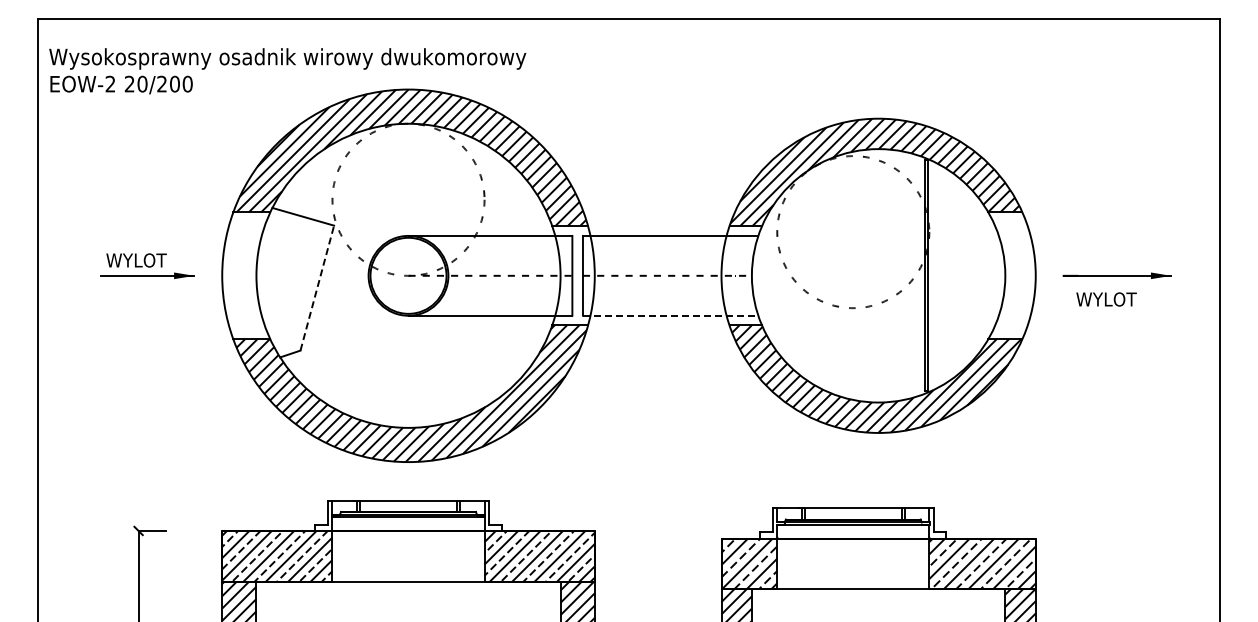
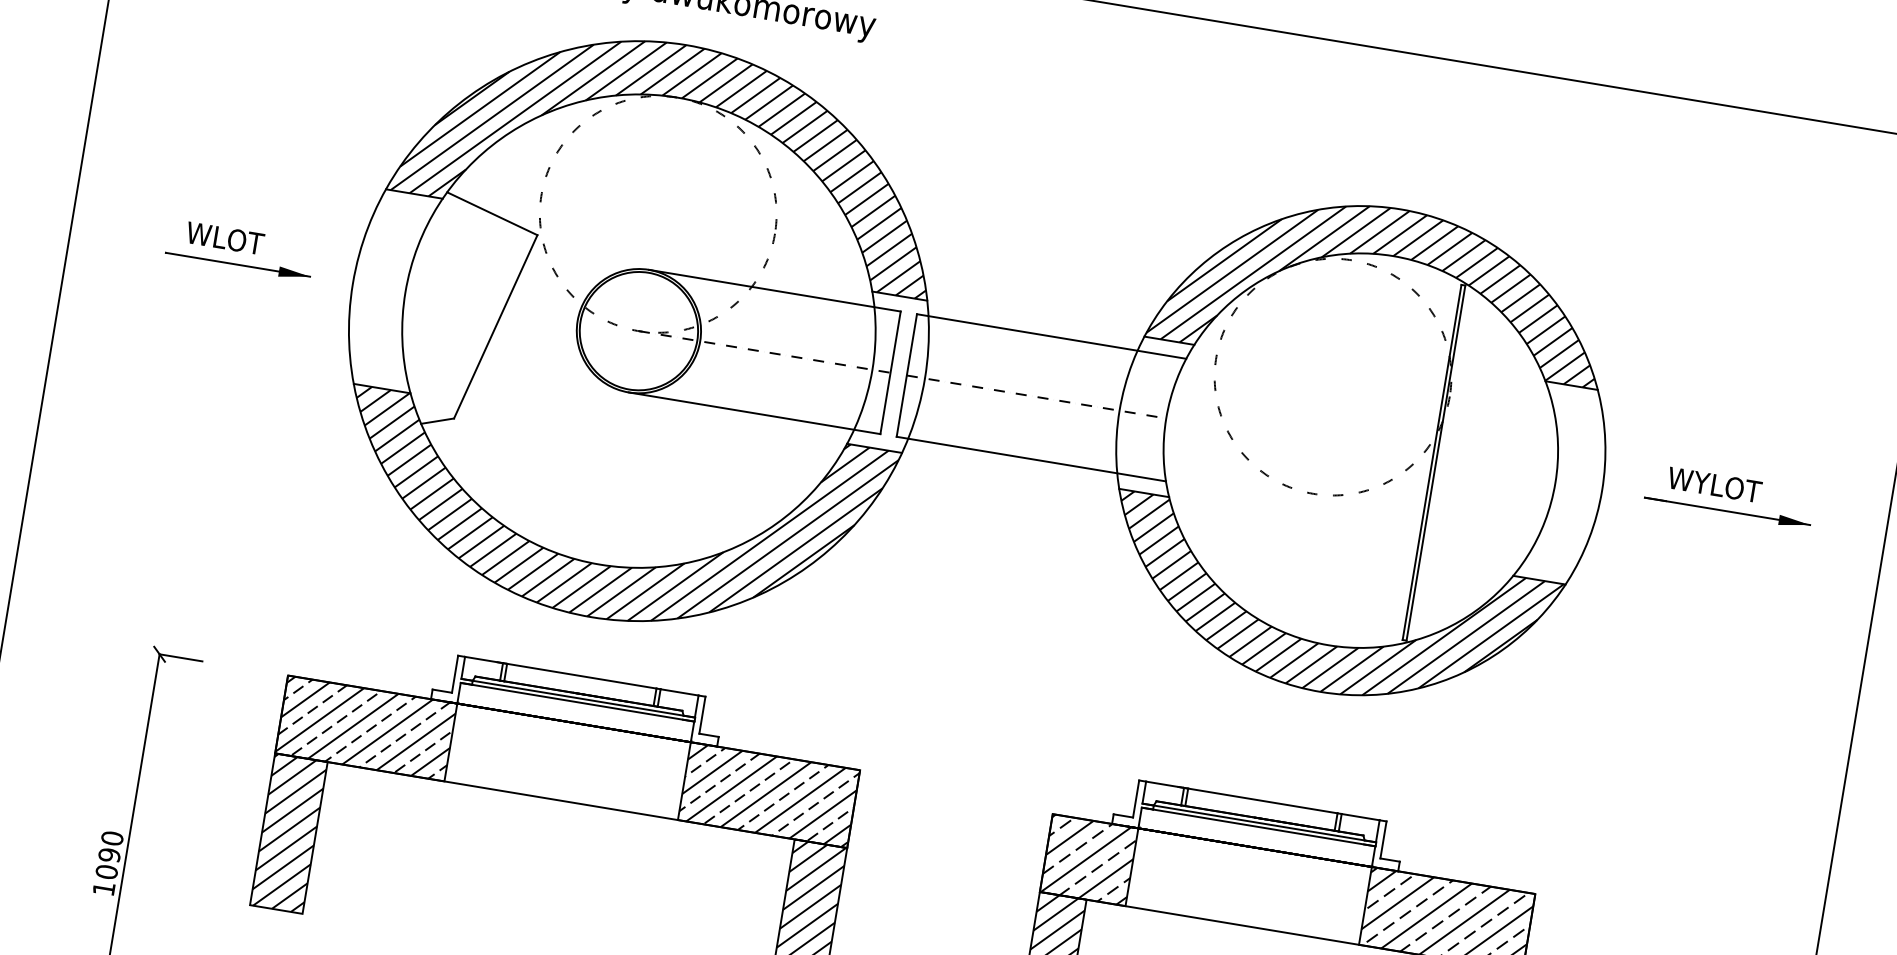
text: (136, 260) -> (225, 238), WYLOT -> WLOT
line: (317, 288) -> (495, 327), dashed -> solid
text: (1106, 299) -> (1714, 485), moved
line: (670, 315) -> (1031, 458), dashed -> solid

